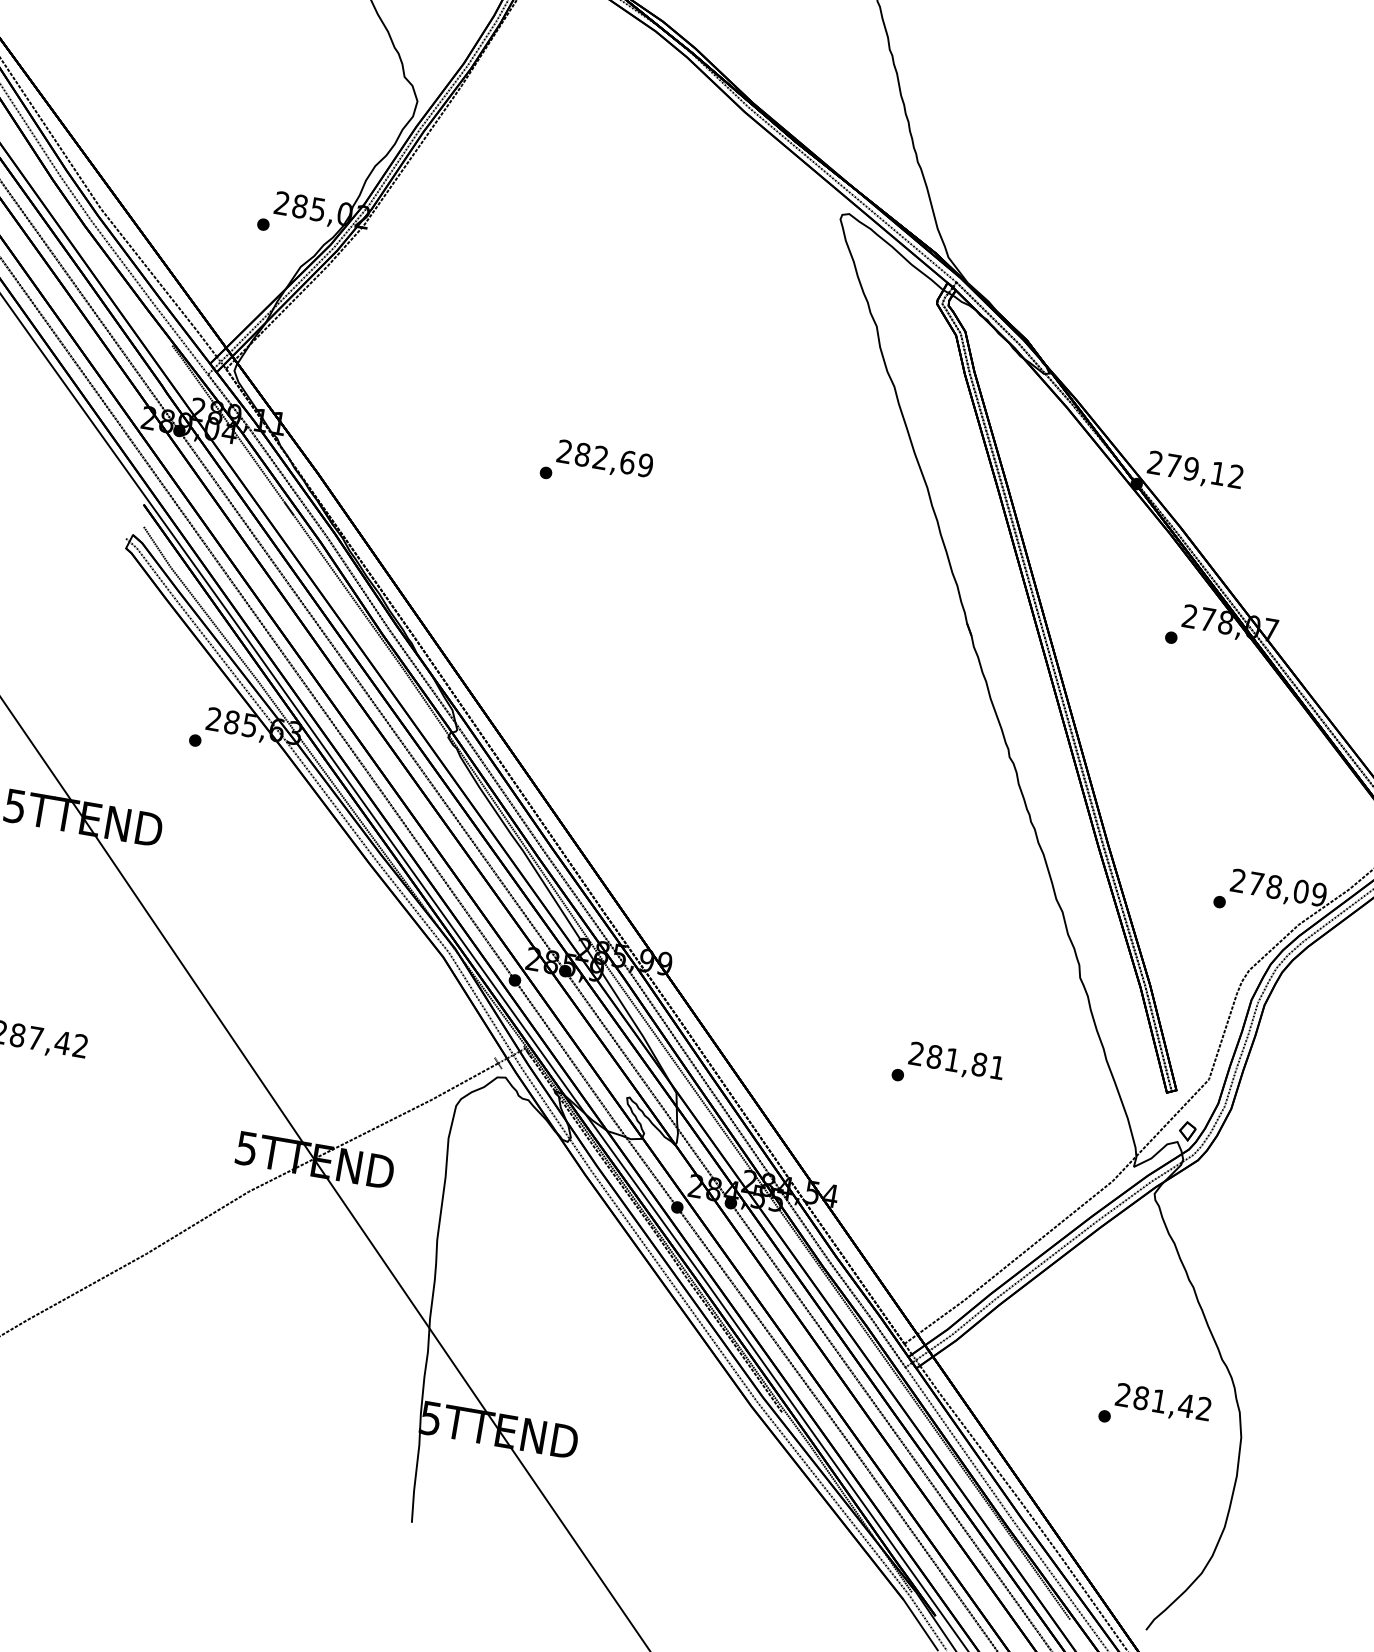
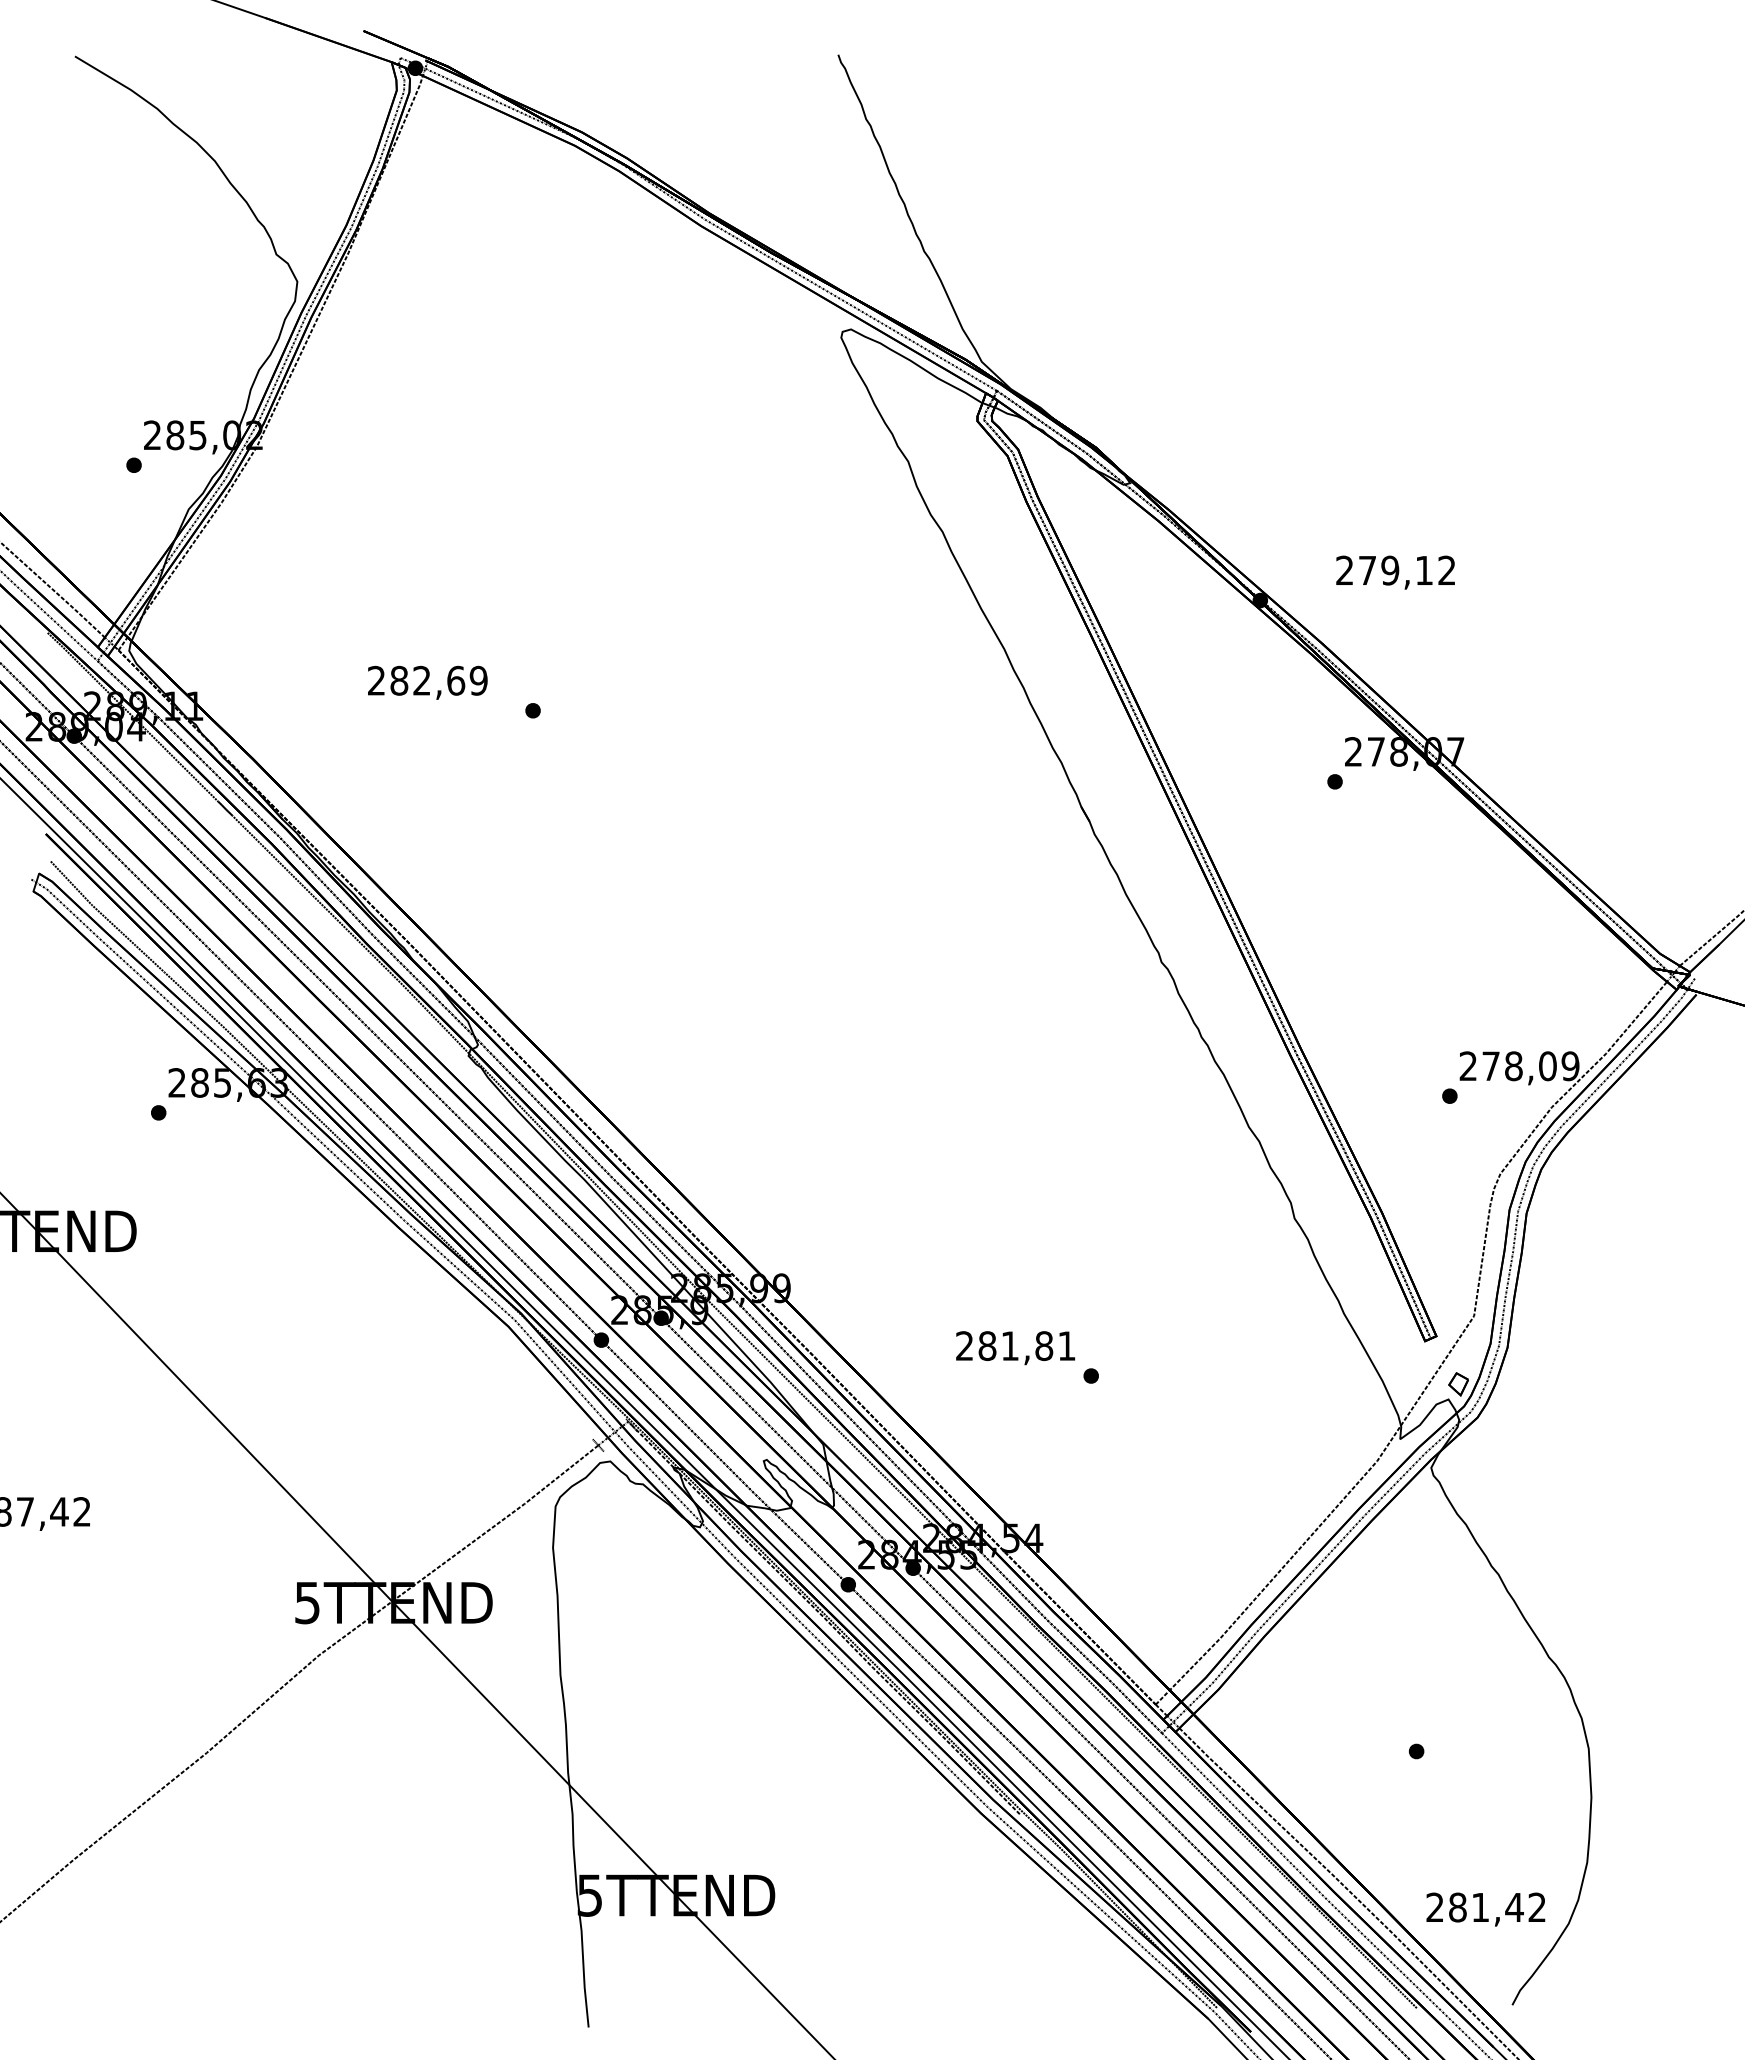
text: (604, 459) -> (427, 682), moved
text: (1195, 471) -> (1395, 572), moved
text: (956, 1062) -> (1015, 1348), moved
text: (1162, 1403) -> (1485, 1909), moved

